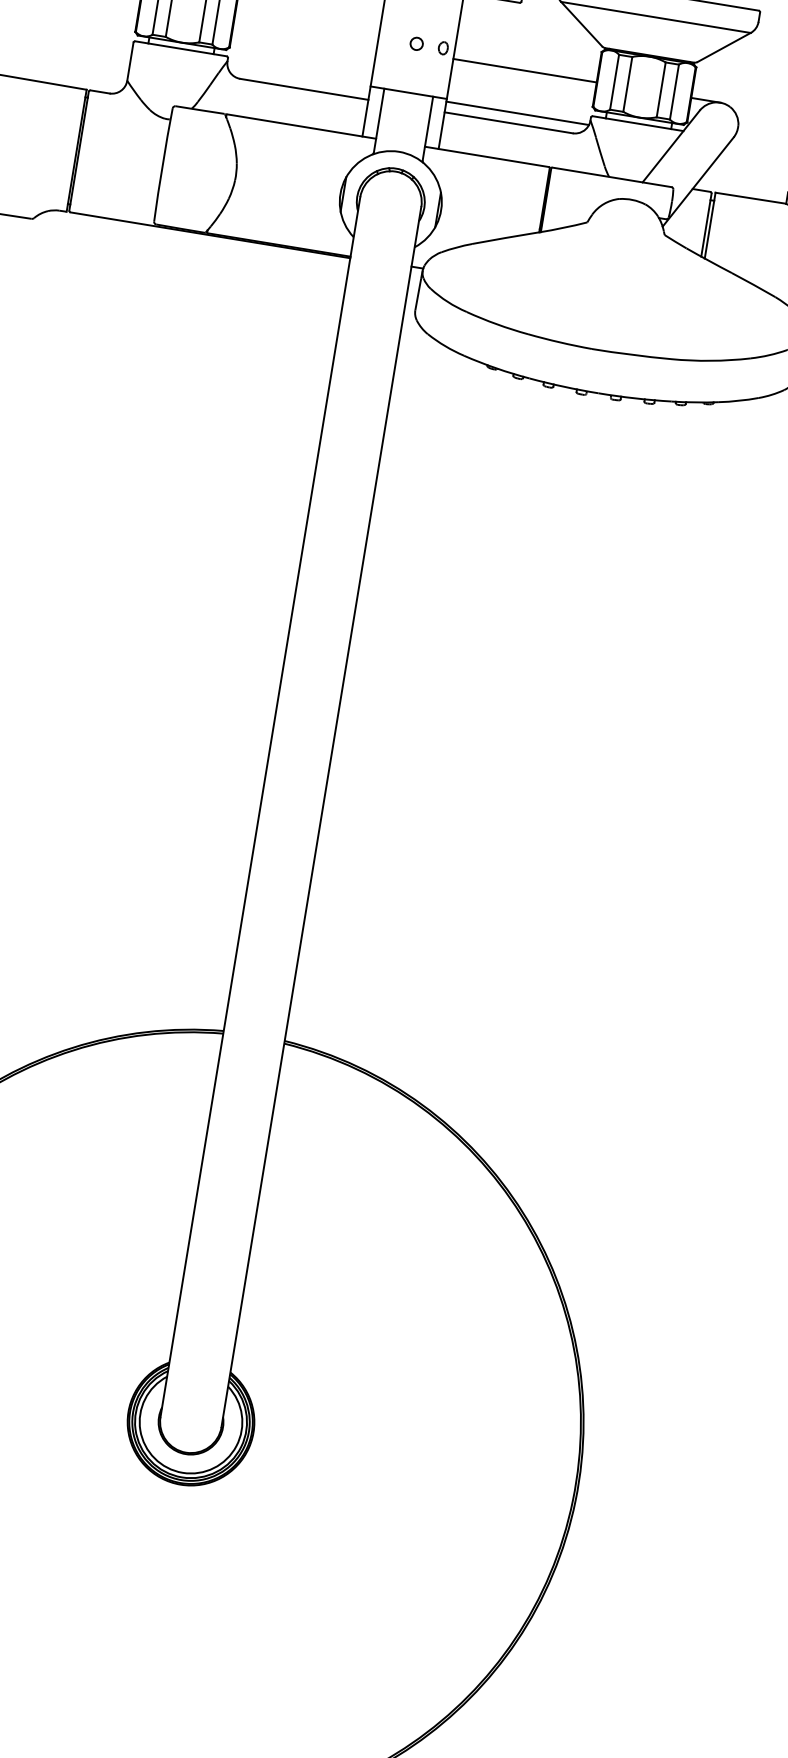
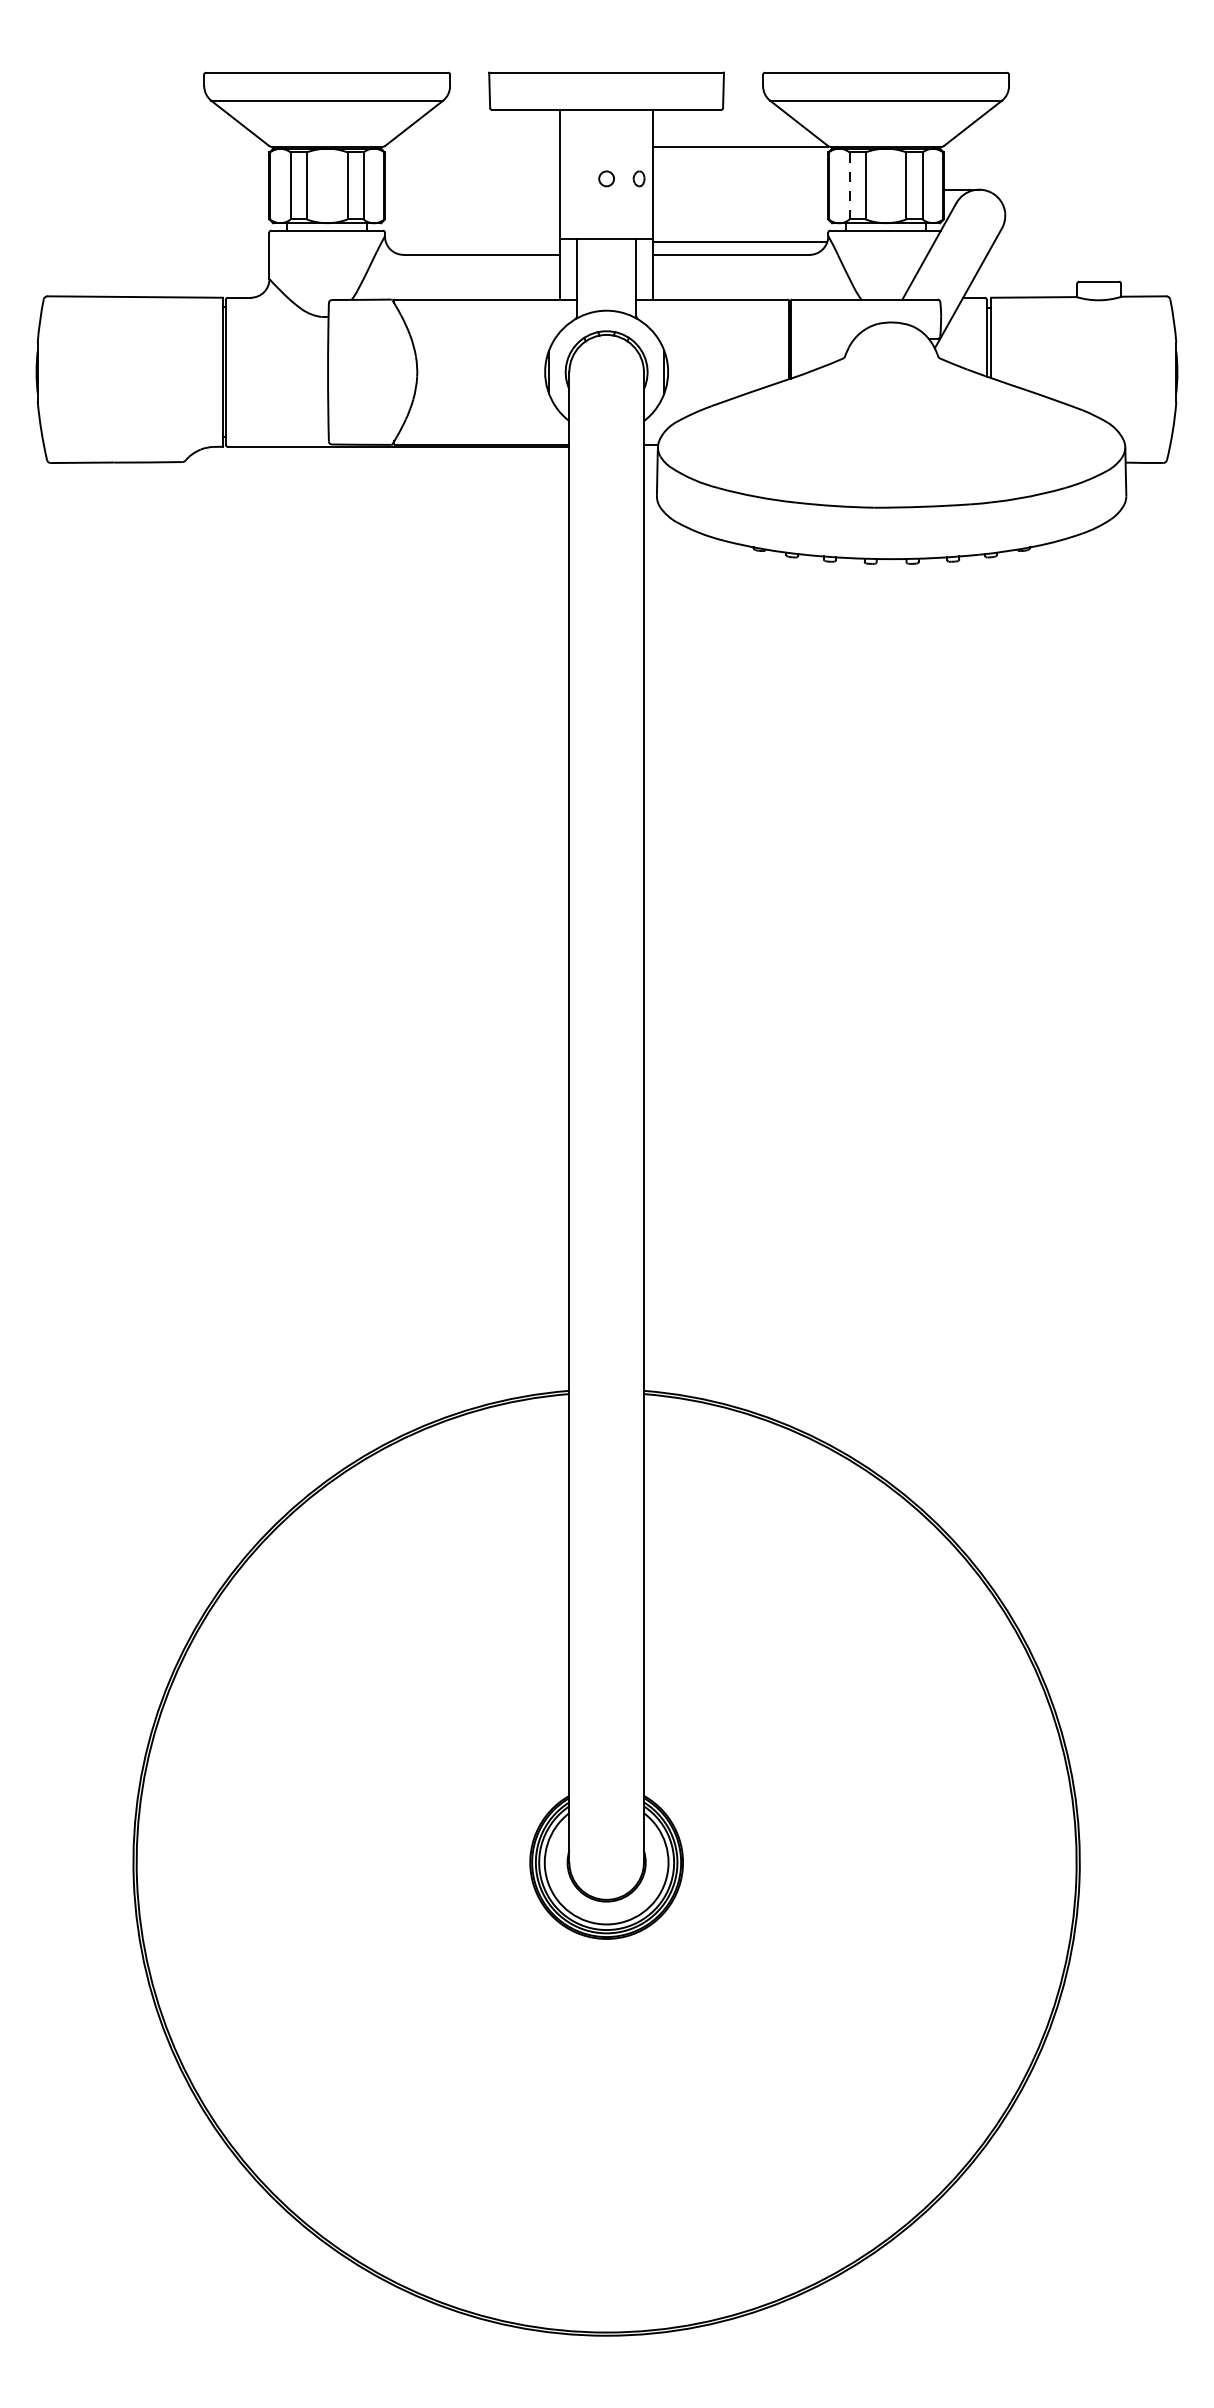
line: (524, 70) -> (740, 146), moved
line: (614, 81) -> (849, 185), solid -> dashed

